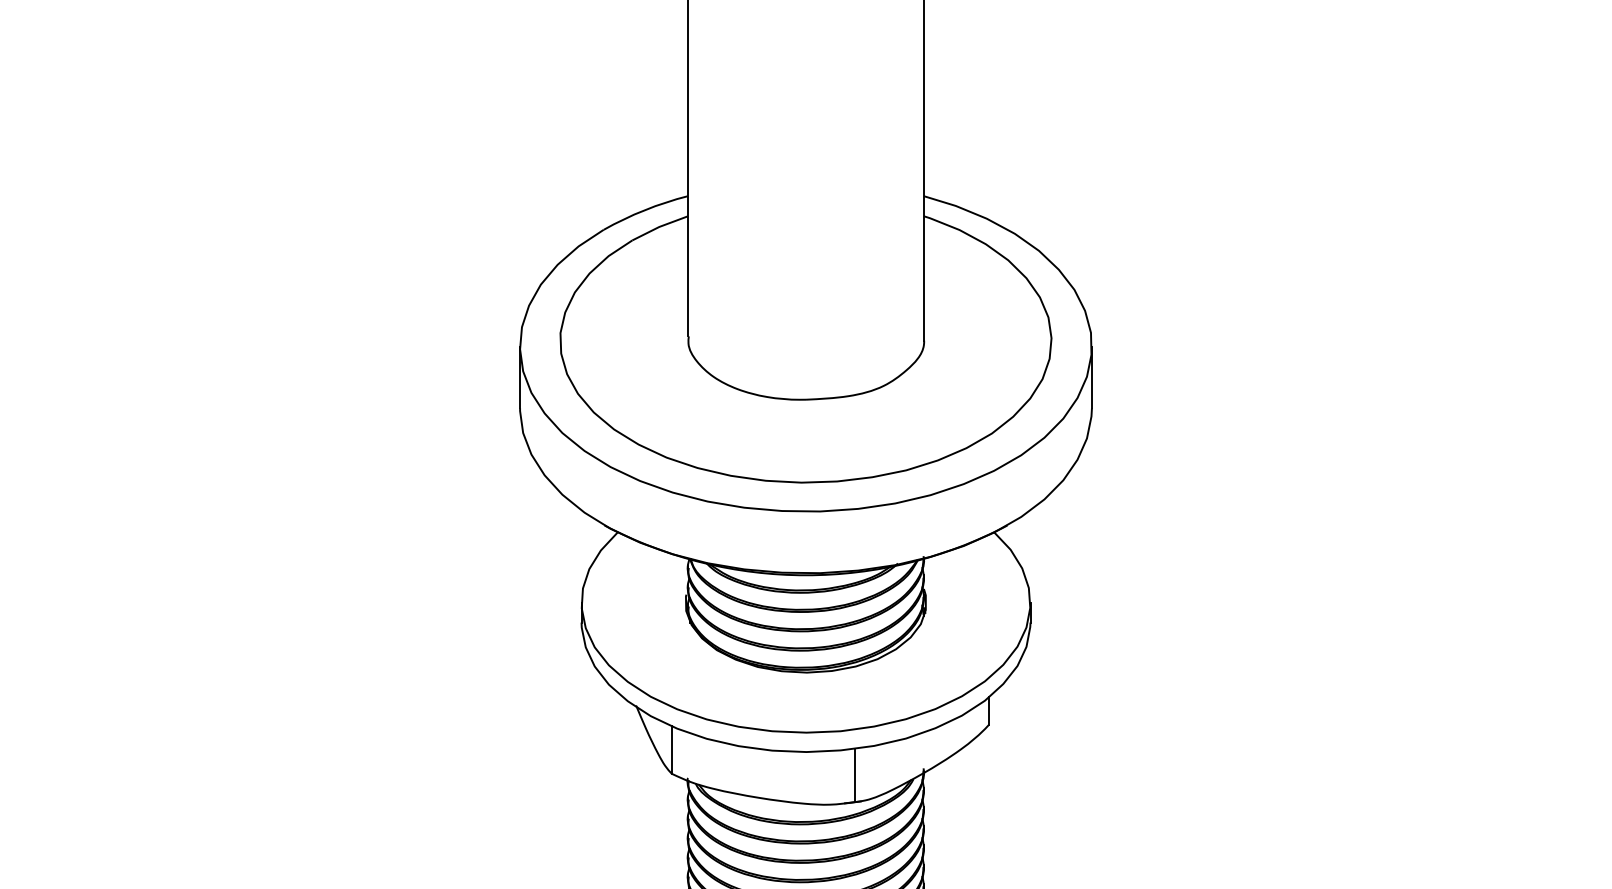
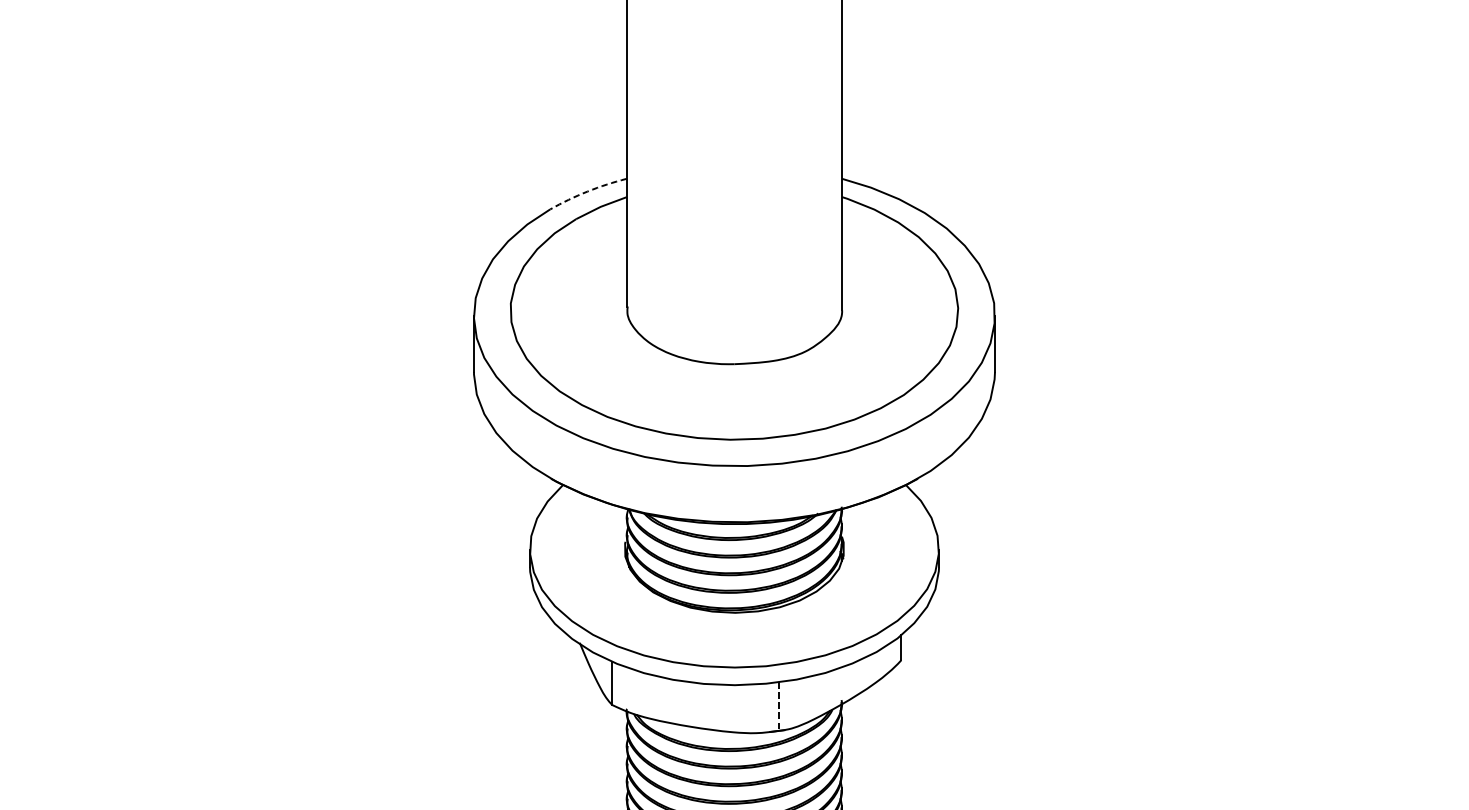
arc: (644, 210) -> (587, 191), solid -> dashed
line: (855, 775) -> (779, 706), solid -> dashed

